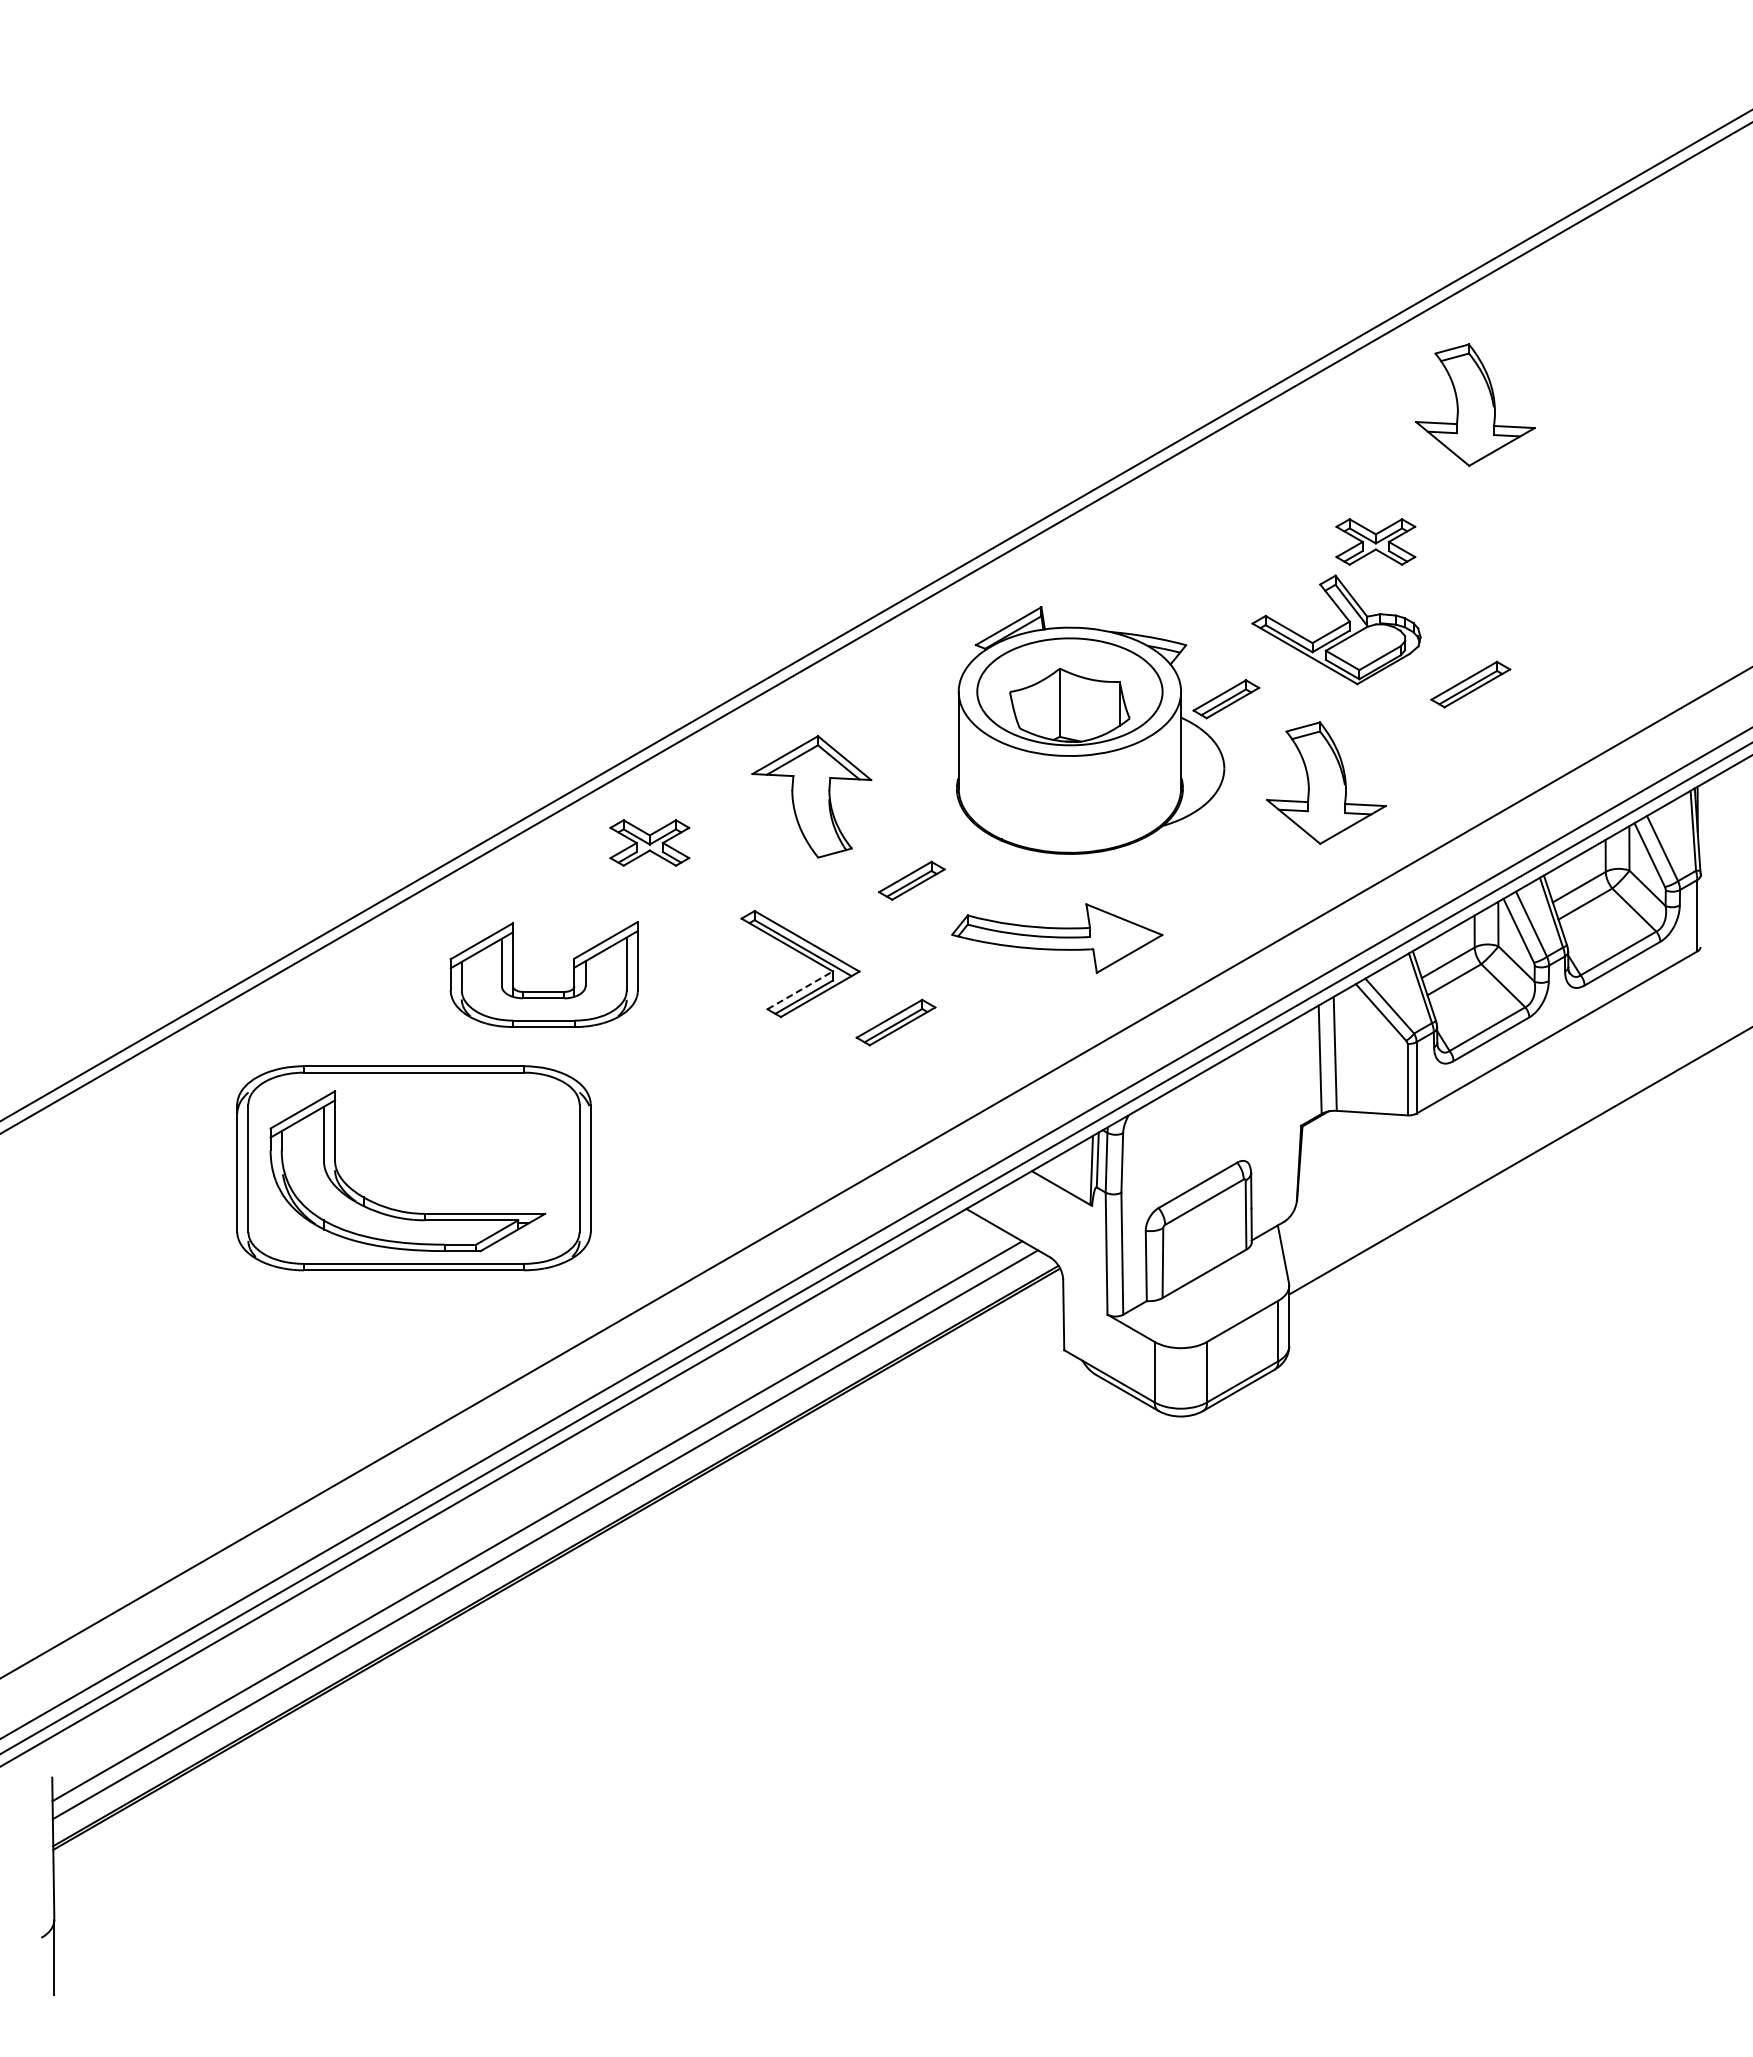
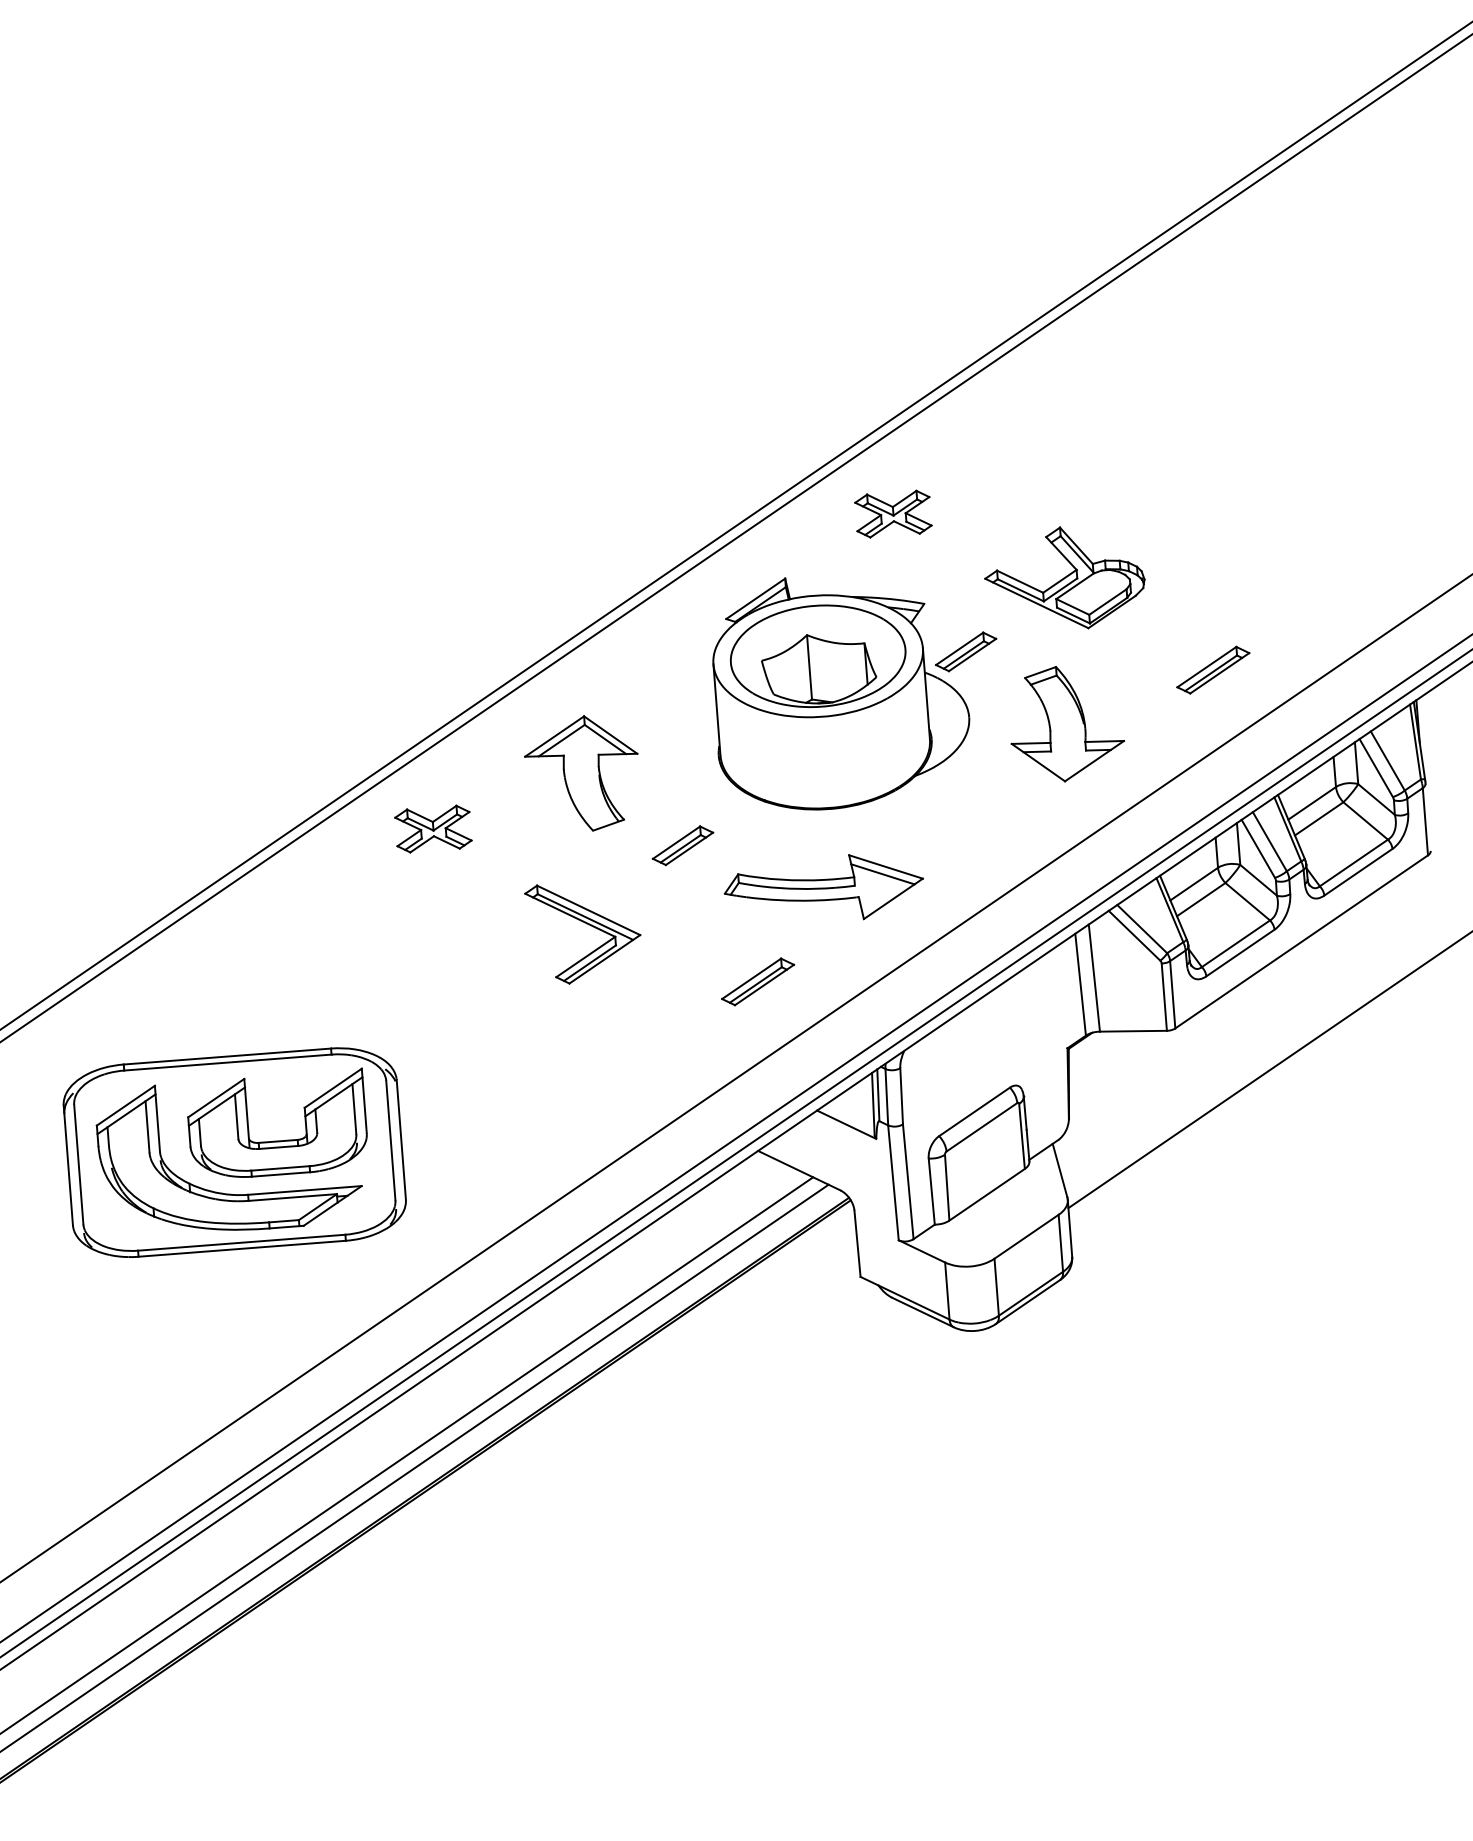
part: (1475, 404) -> (1179, 356), removed
part: (1375, 541) -> (893, 513), moved
part: (1470, 684) -> (1213, 670), moved
line: (1120, 927) -> (882, 874), added
line: (800, 990) -> (586, 957), dashed -> solid
part: (543, 991) -> (277, 1141), moved
part: (895, 1022) -> (757, 981), moved

